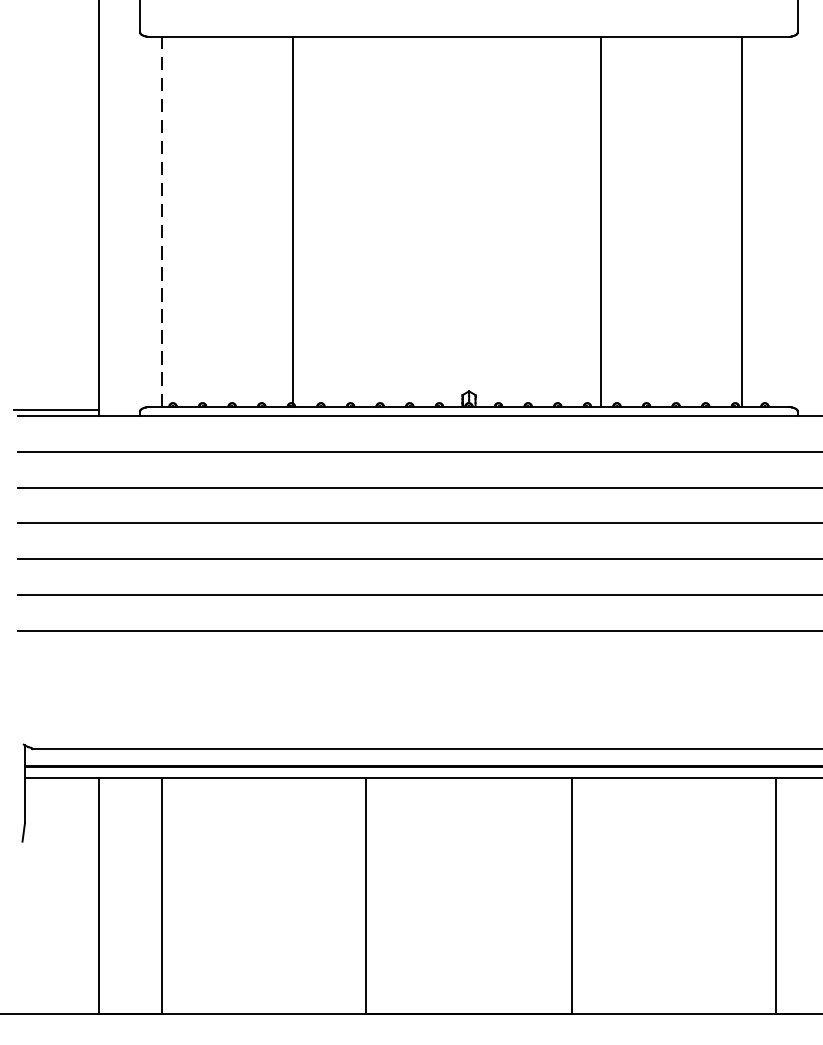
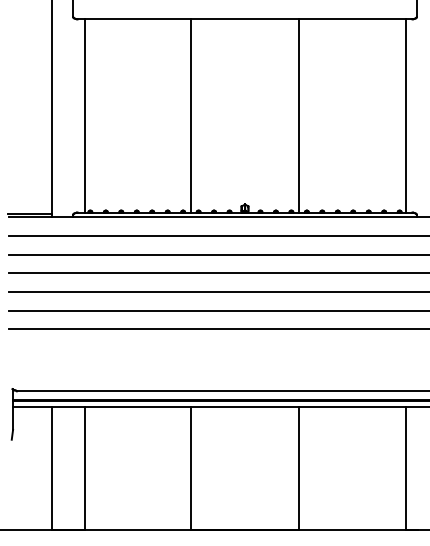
line: (161, 221) -> (84, 115), dashed -> solid
line: (293, 221) -> (191, 115), moved
line: (600, 221) -> (298, 115), moved
line: (741, 221) -> (405, 115), moved

